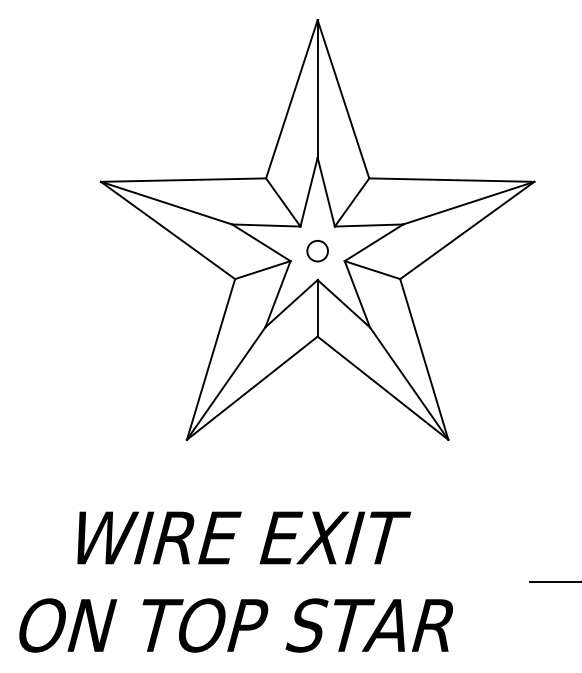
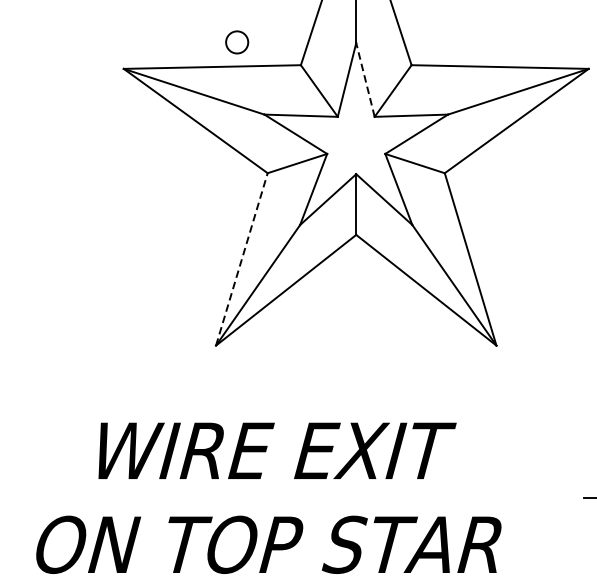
line: (326, 191) -> (365, 79), solid -> dashed
circle: (317, 251) -> (237, 42), moved
line: (211, 359) -> (242, 259), solid -> dashed

